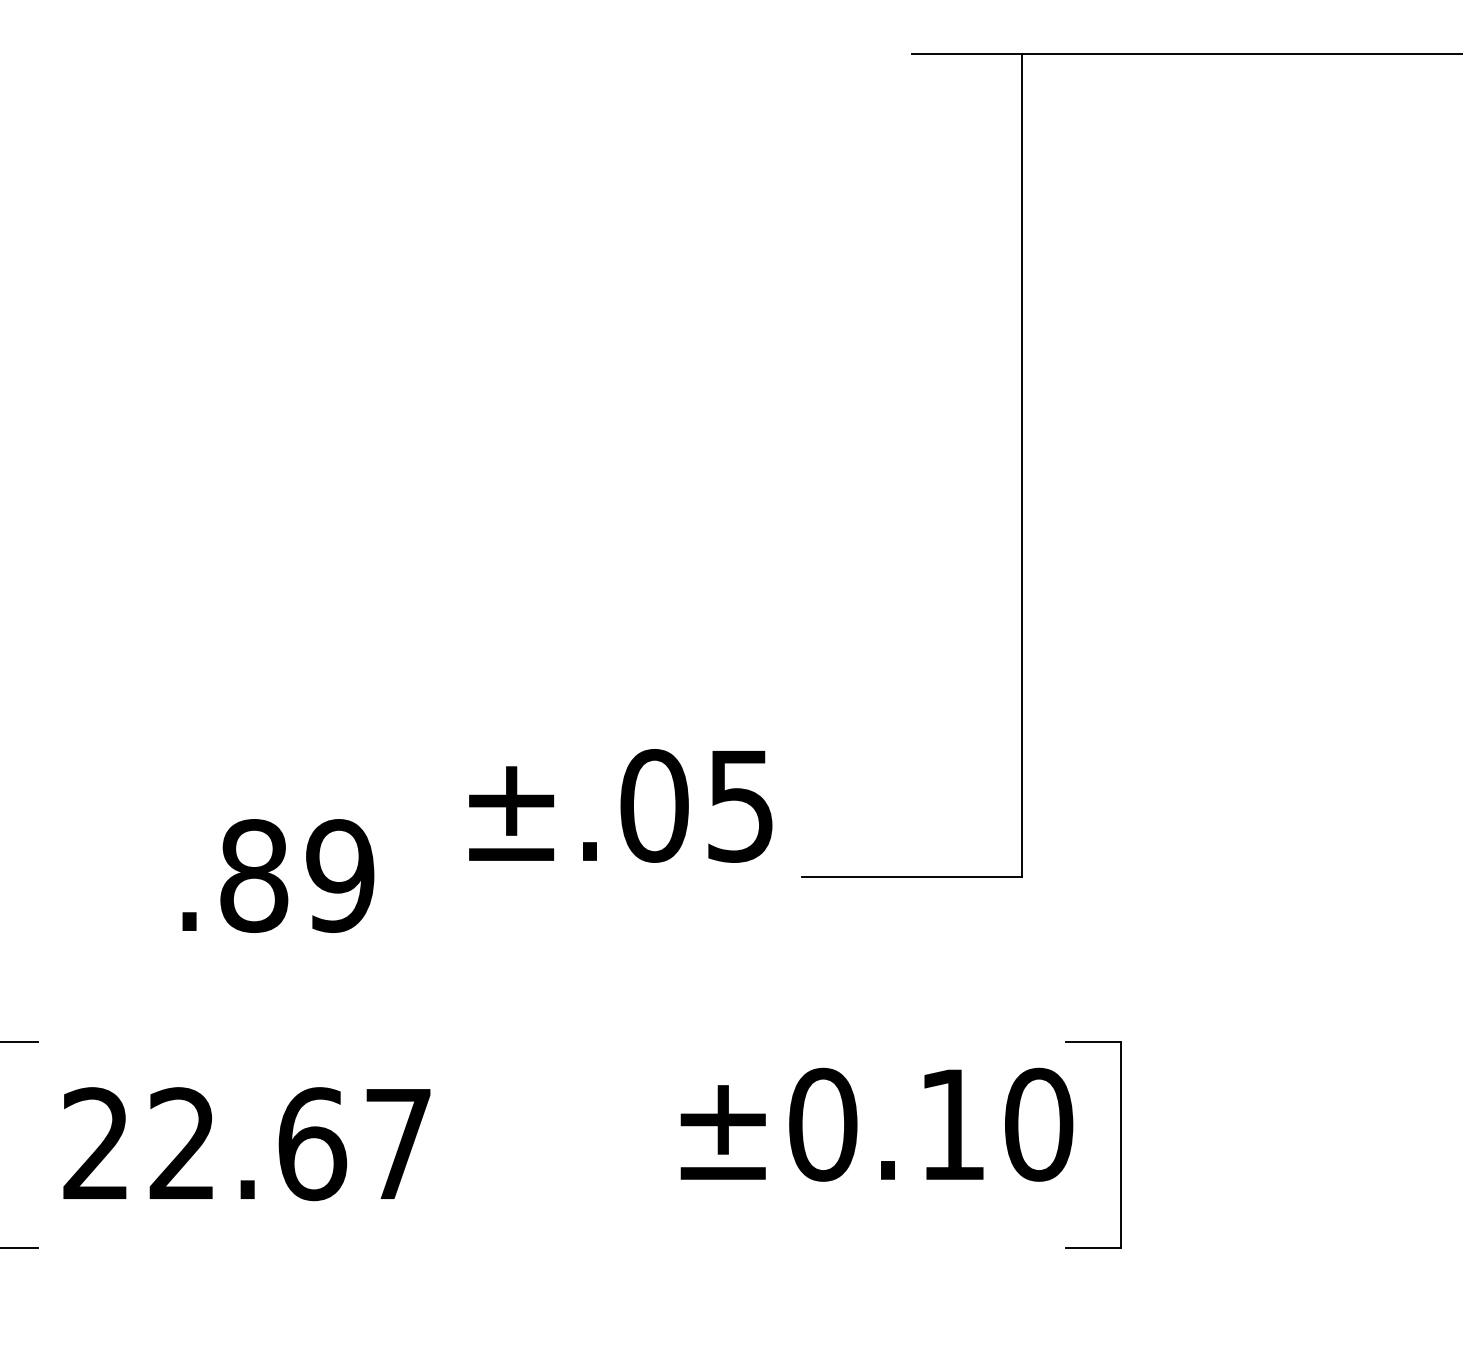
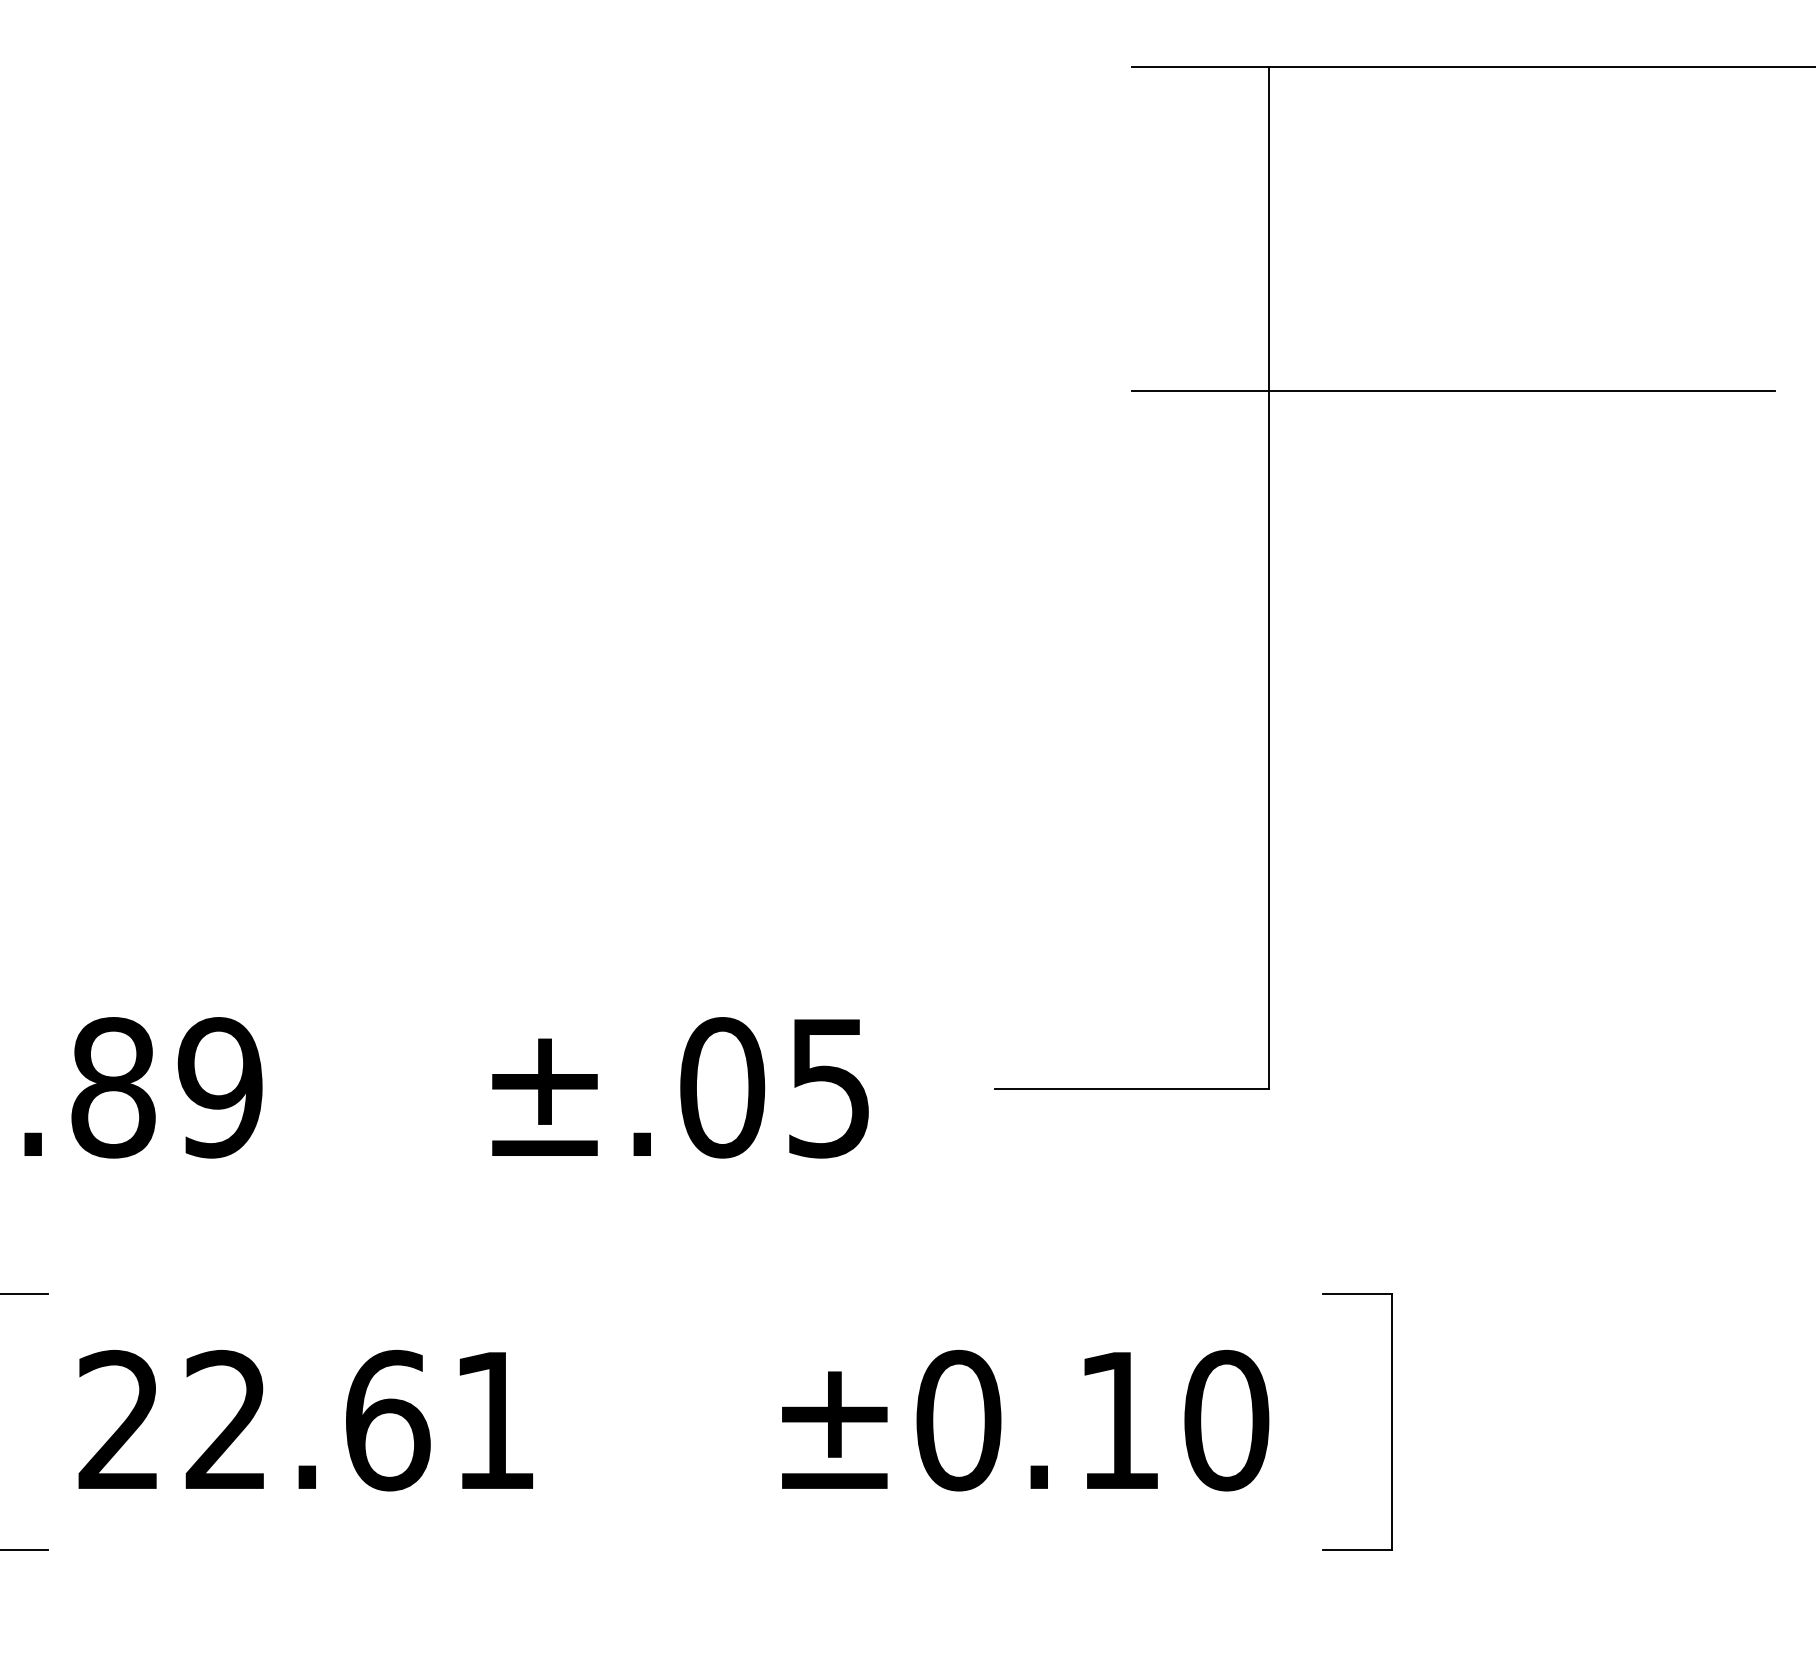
line: (1170, 315) -> (1453, 391), added
text: (620, 805) -> (680, 1087), moved
text: (278, 875) -> (143, 1087), moved
text: (876, 1124) -> (1025, 1420), moved
text: (398, 1143) -> (494, 1420), 22.67 -> 22.61

